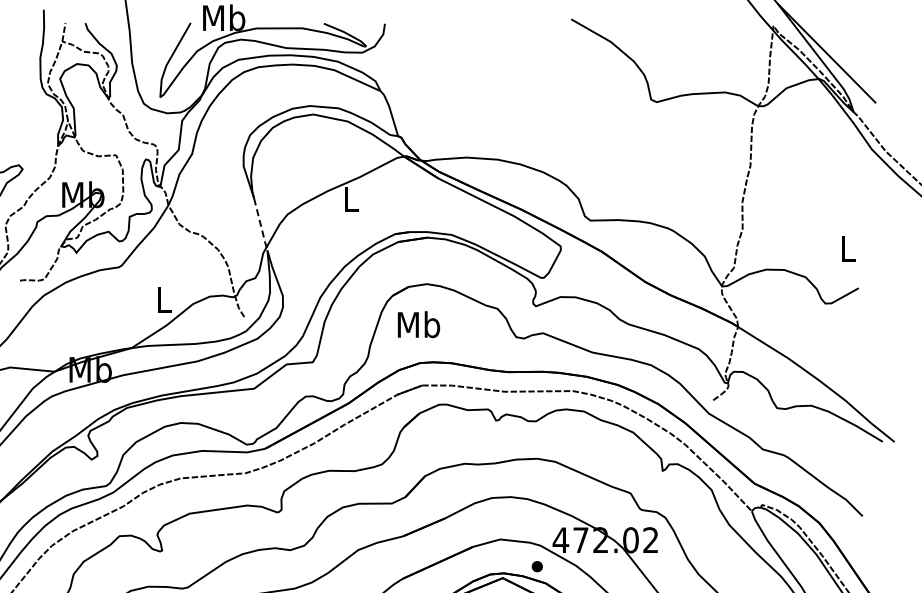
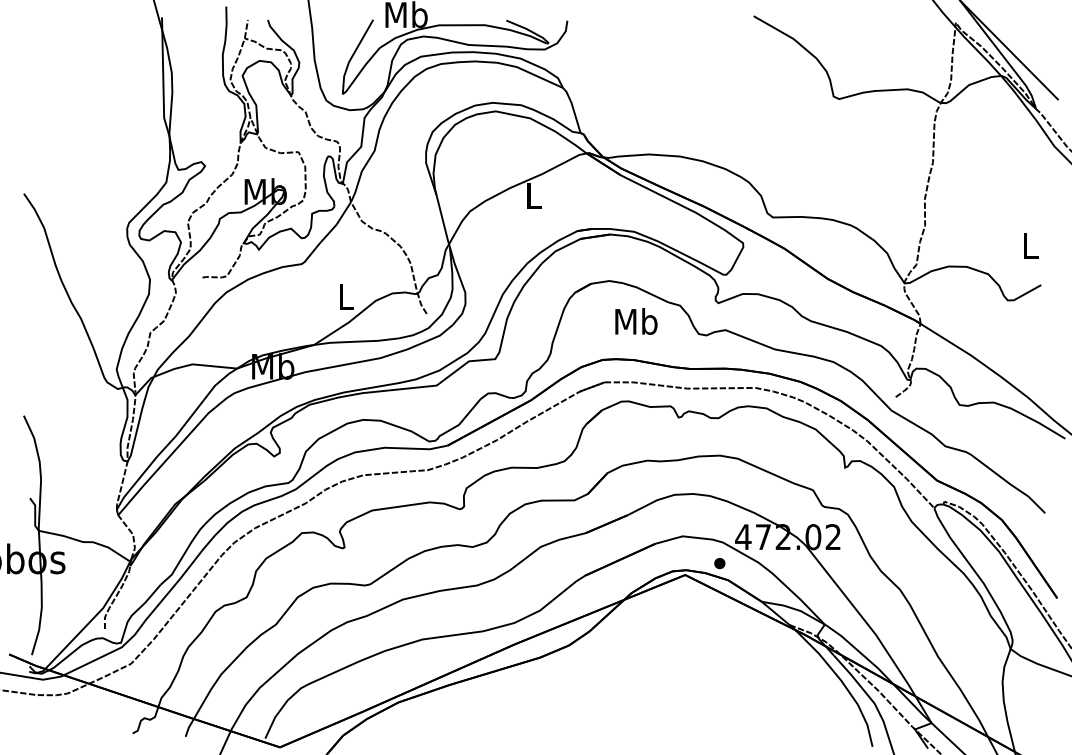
line: (261, 225) -> (443, 222), dashed -> solid
text: (419, 324) -> (636, 321), moved

